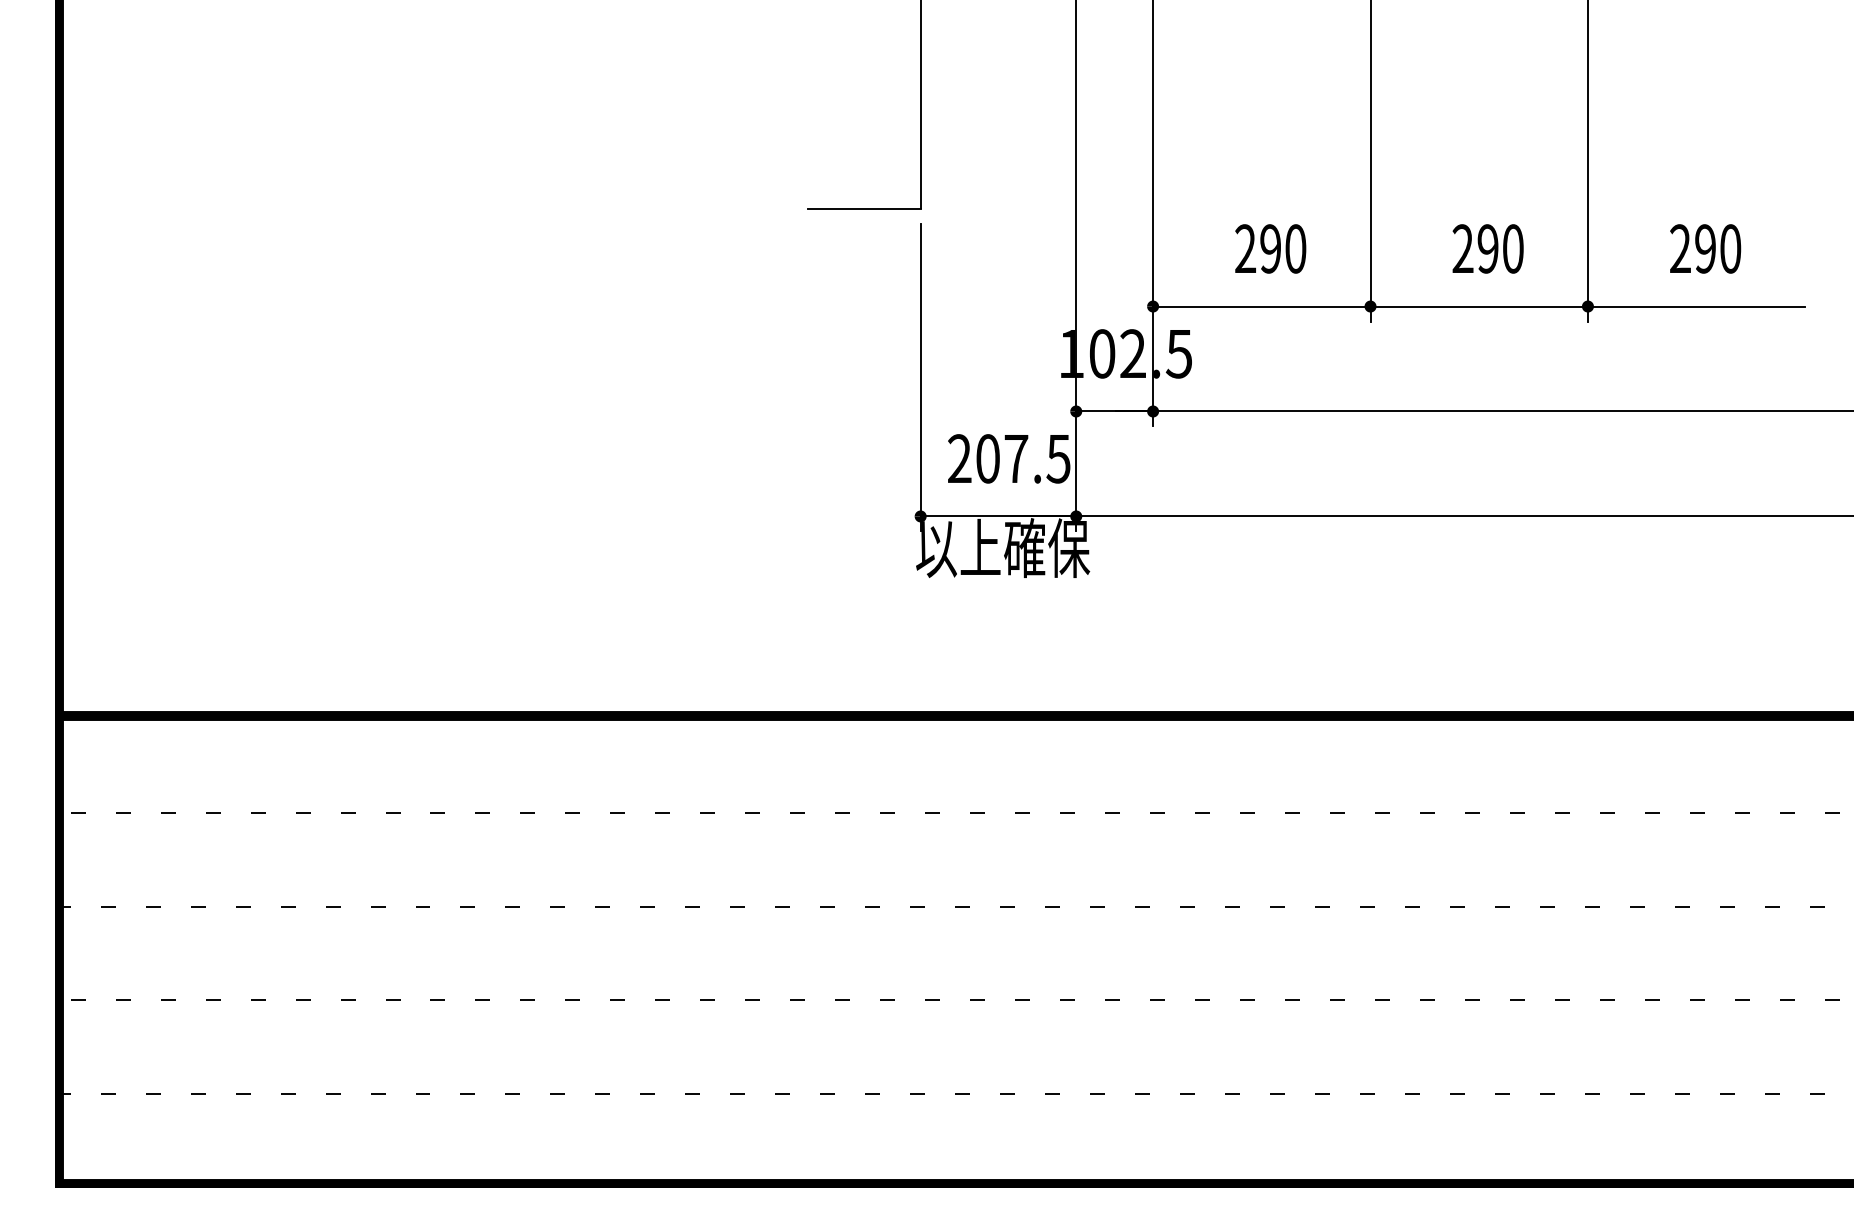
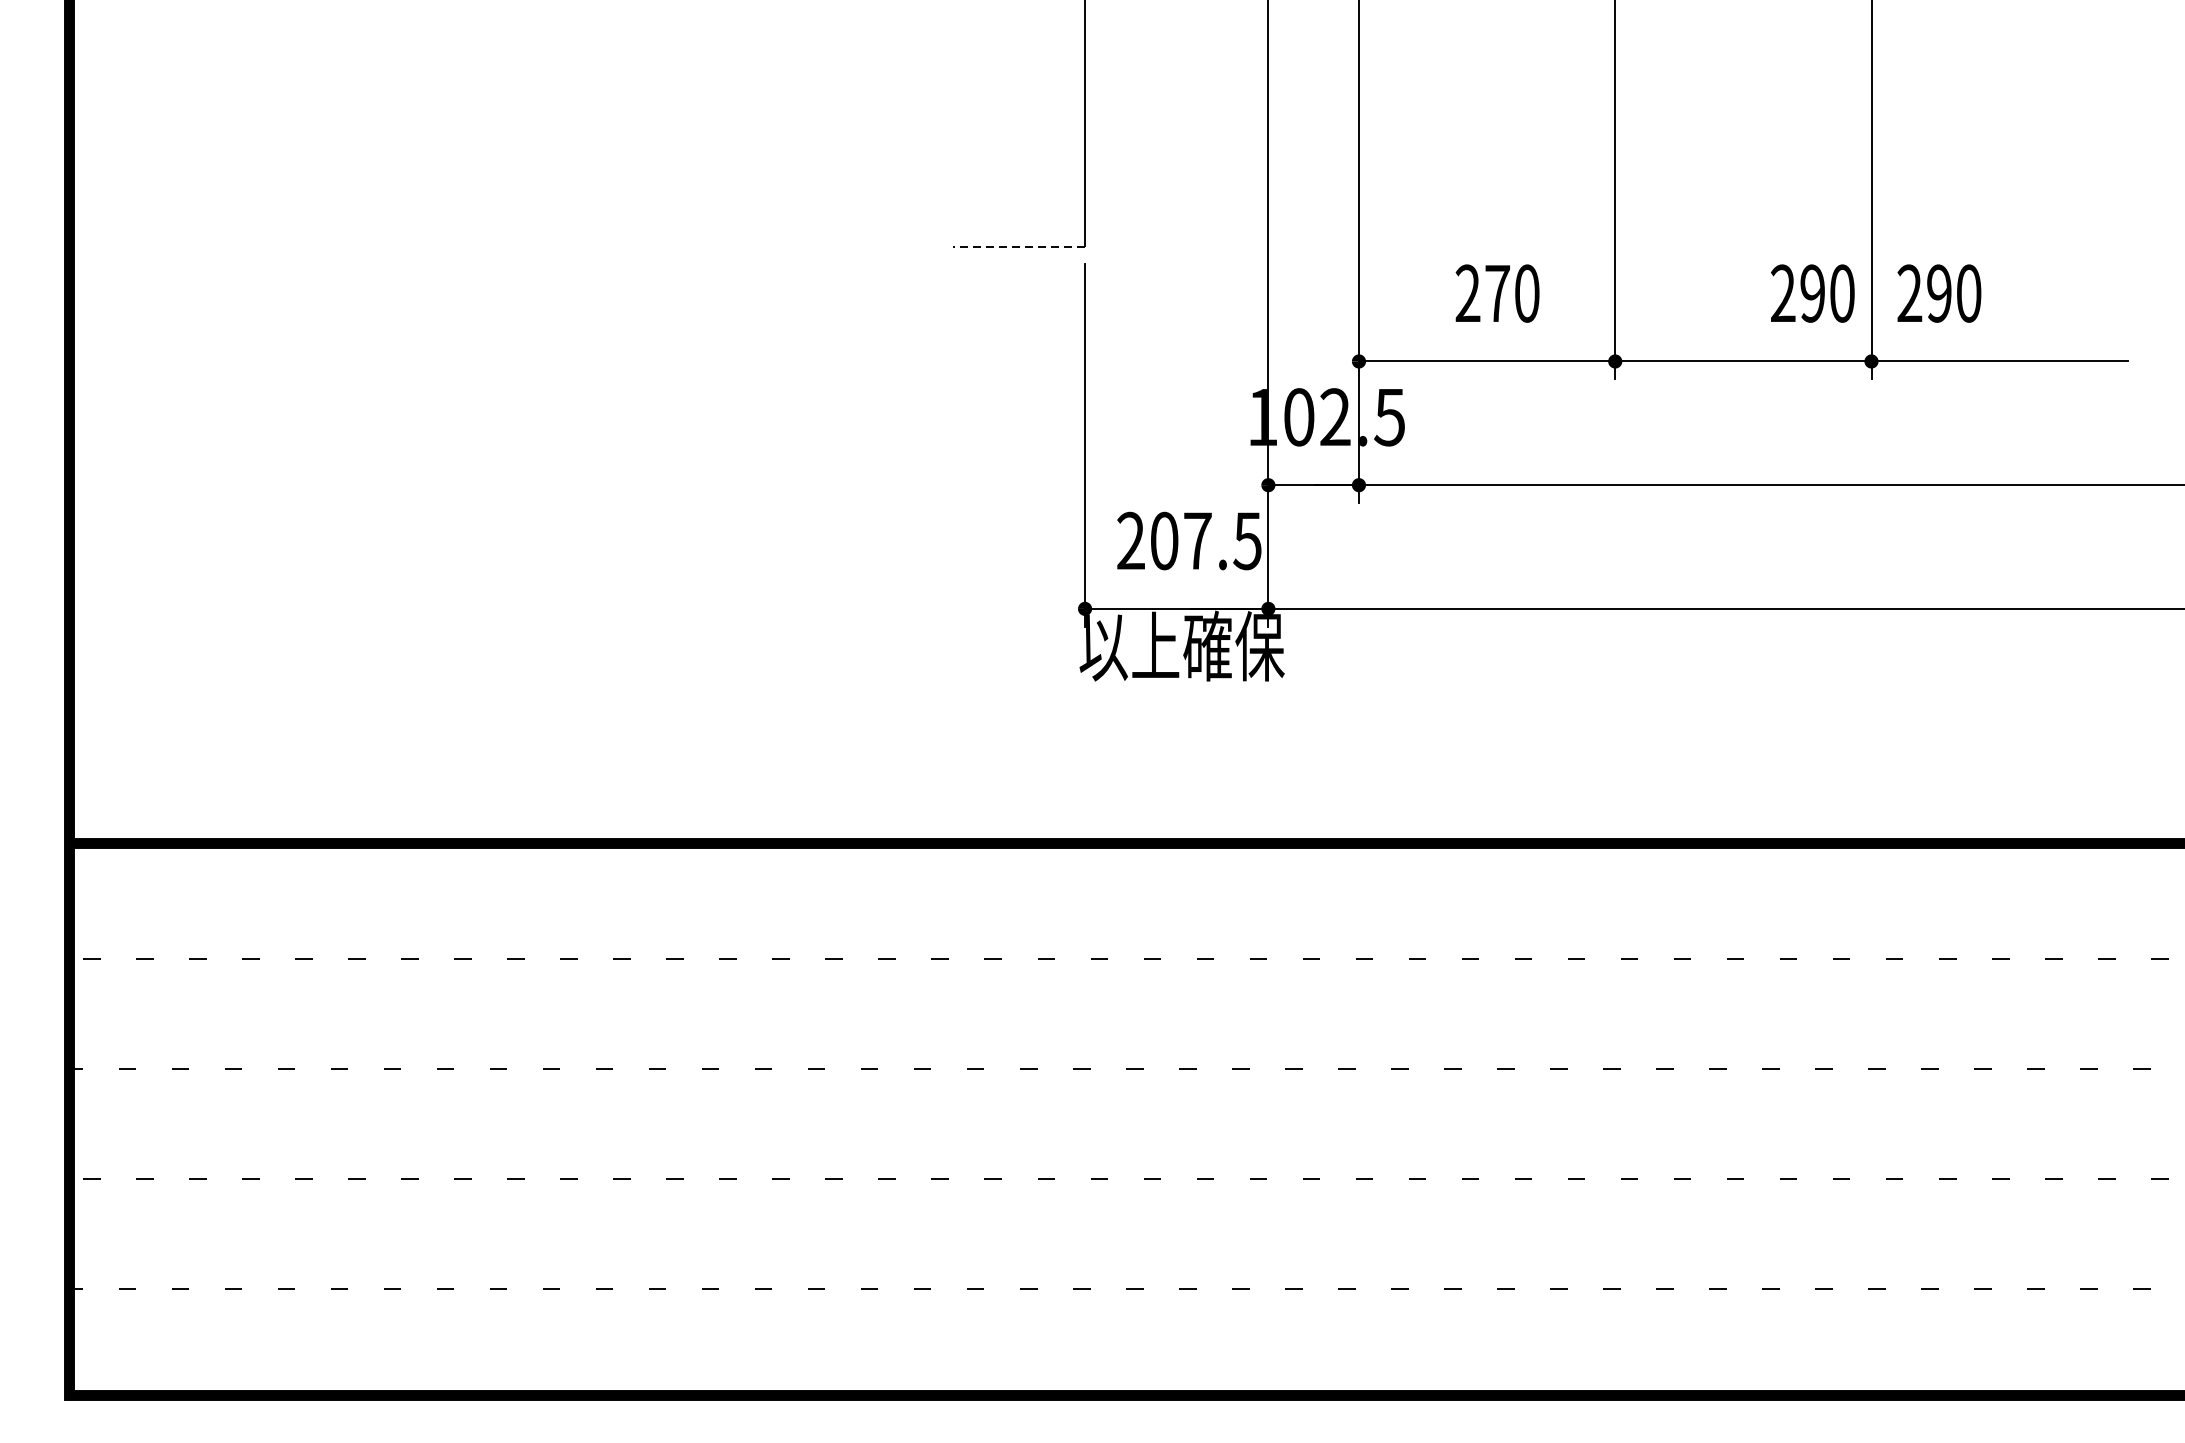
line: (863, 209) -> (1017, 247), solid -> dashed
text: (1270, 248) -> (1497, 293), 290 -> 270
text: (1487, 248) -> (1812, 293), moved
text: (1705, 248) -> (1939, 293), moved

